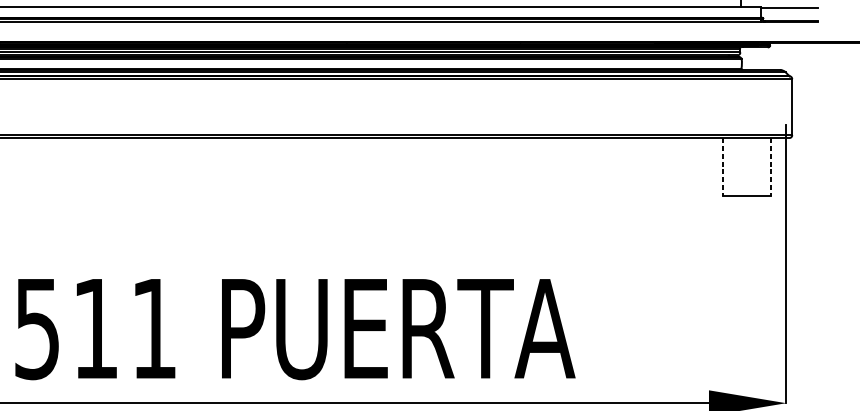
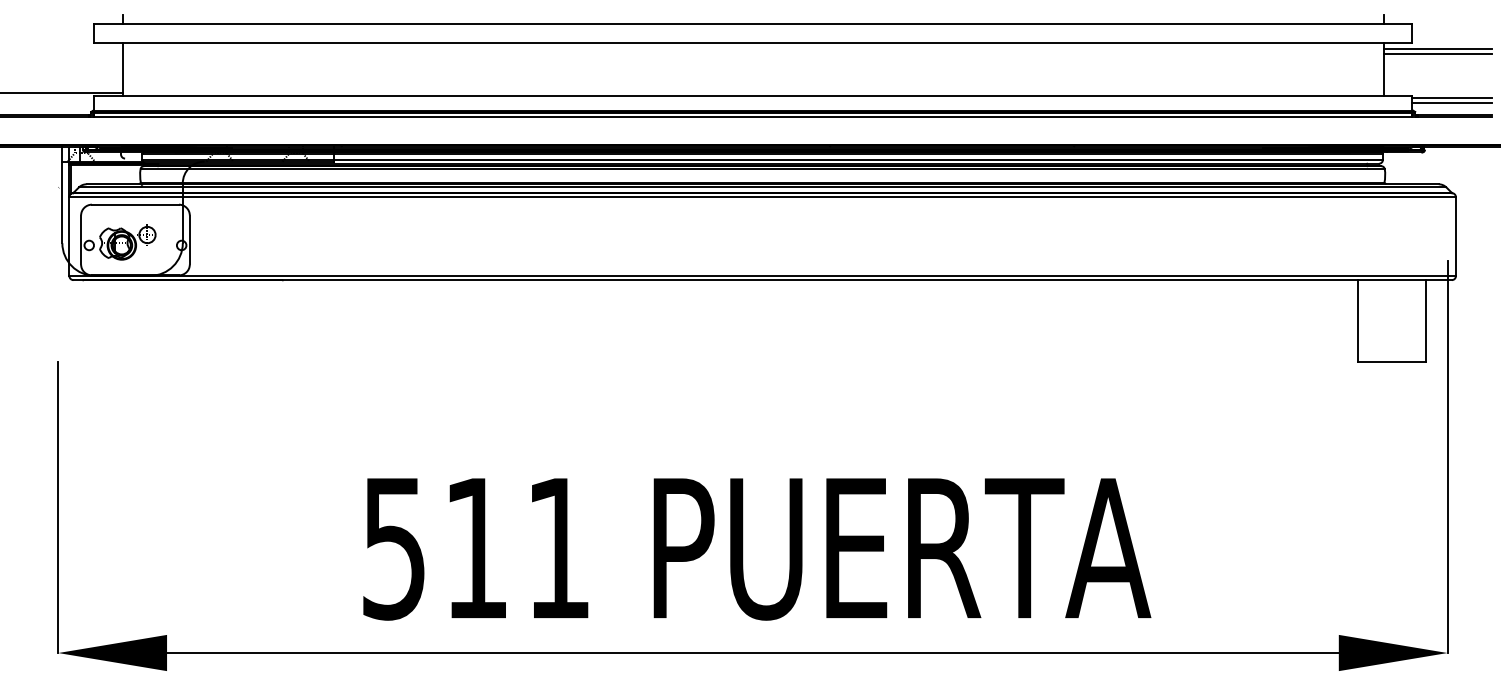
line: (789, 12) -> (1452, 103), added
line: (722, 166) -> (1358, 320), dashed -> solid
line: (771, 166) -> (1426, 320), dashed -> solid

